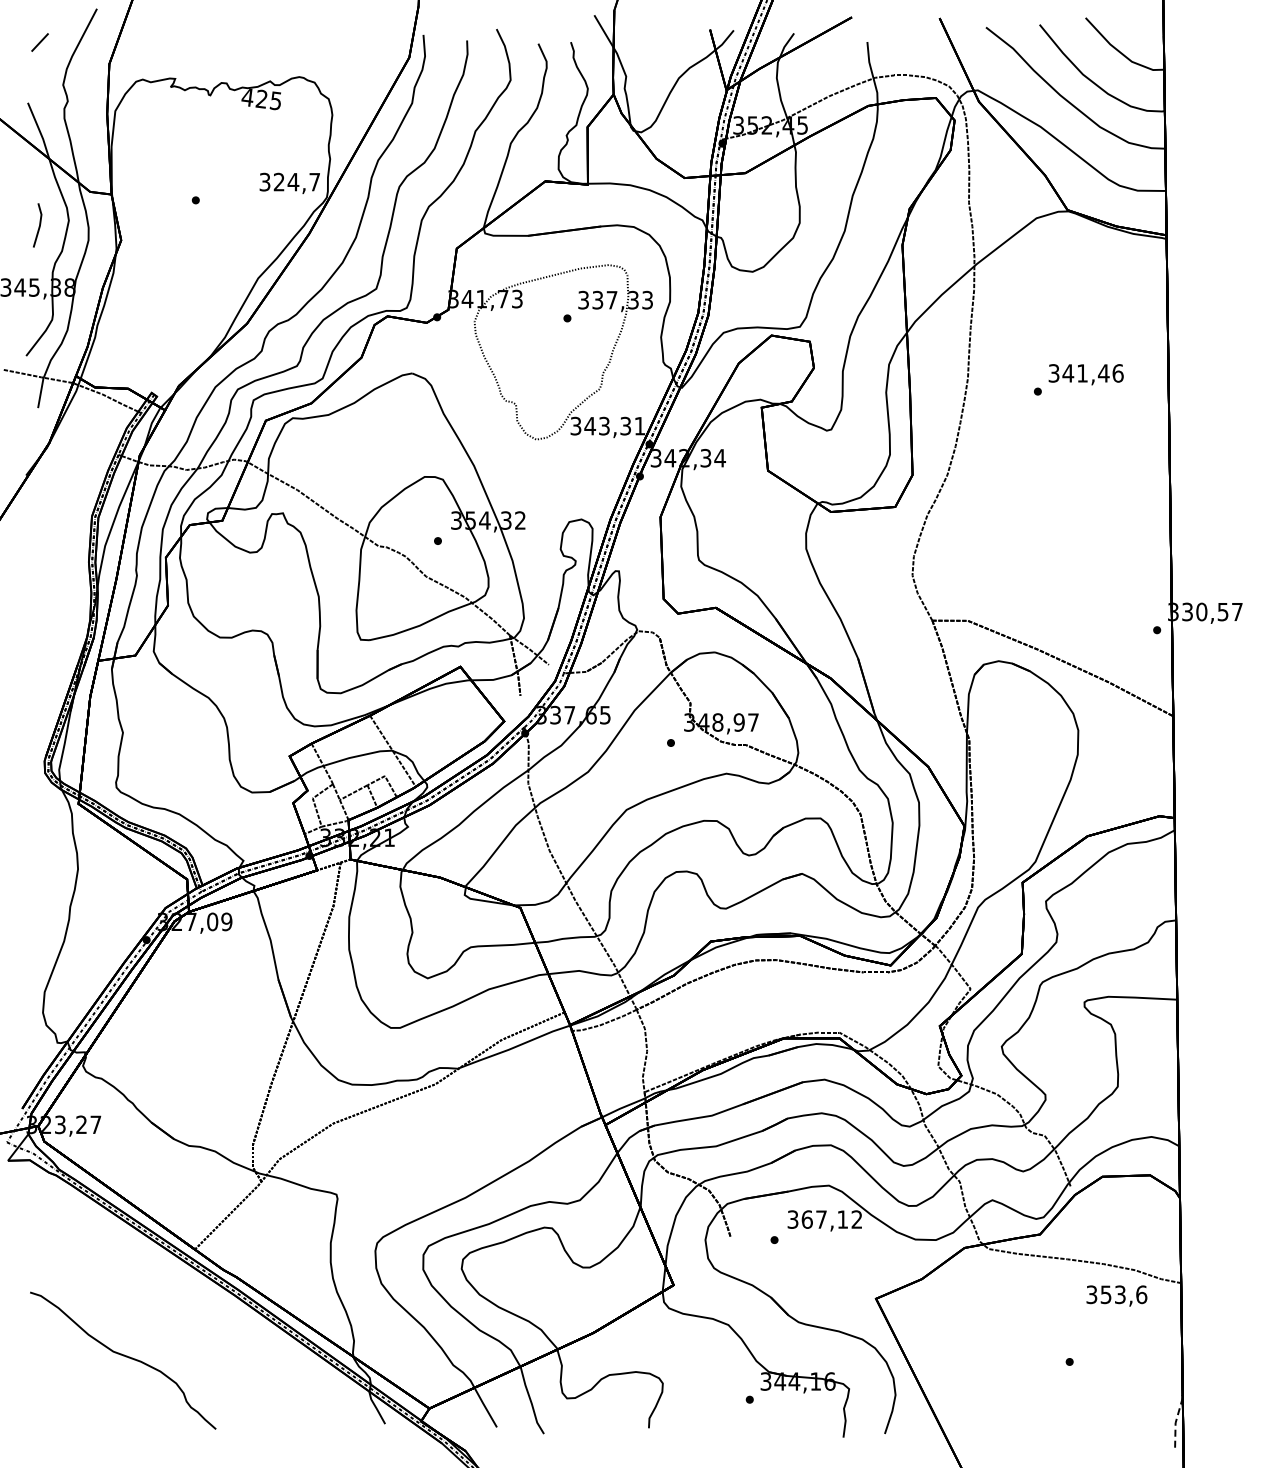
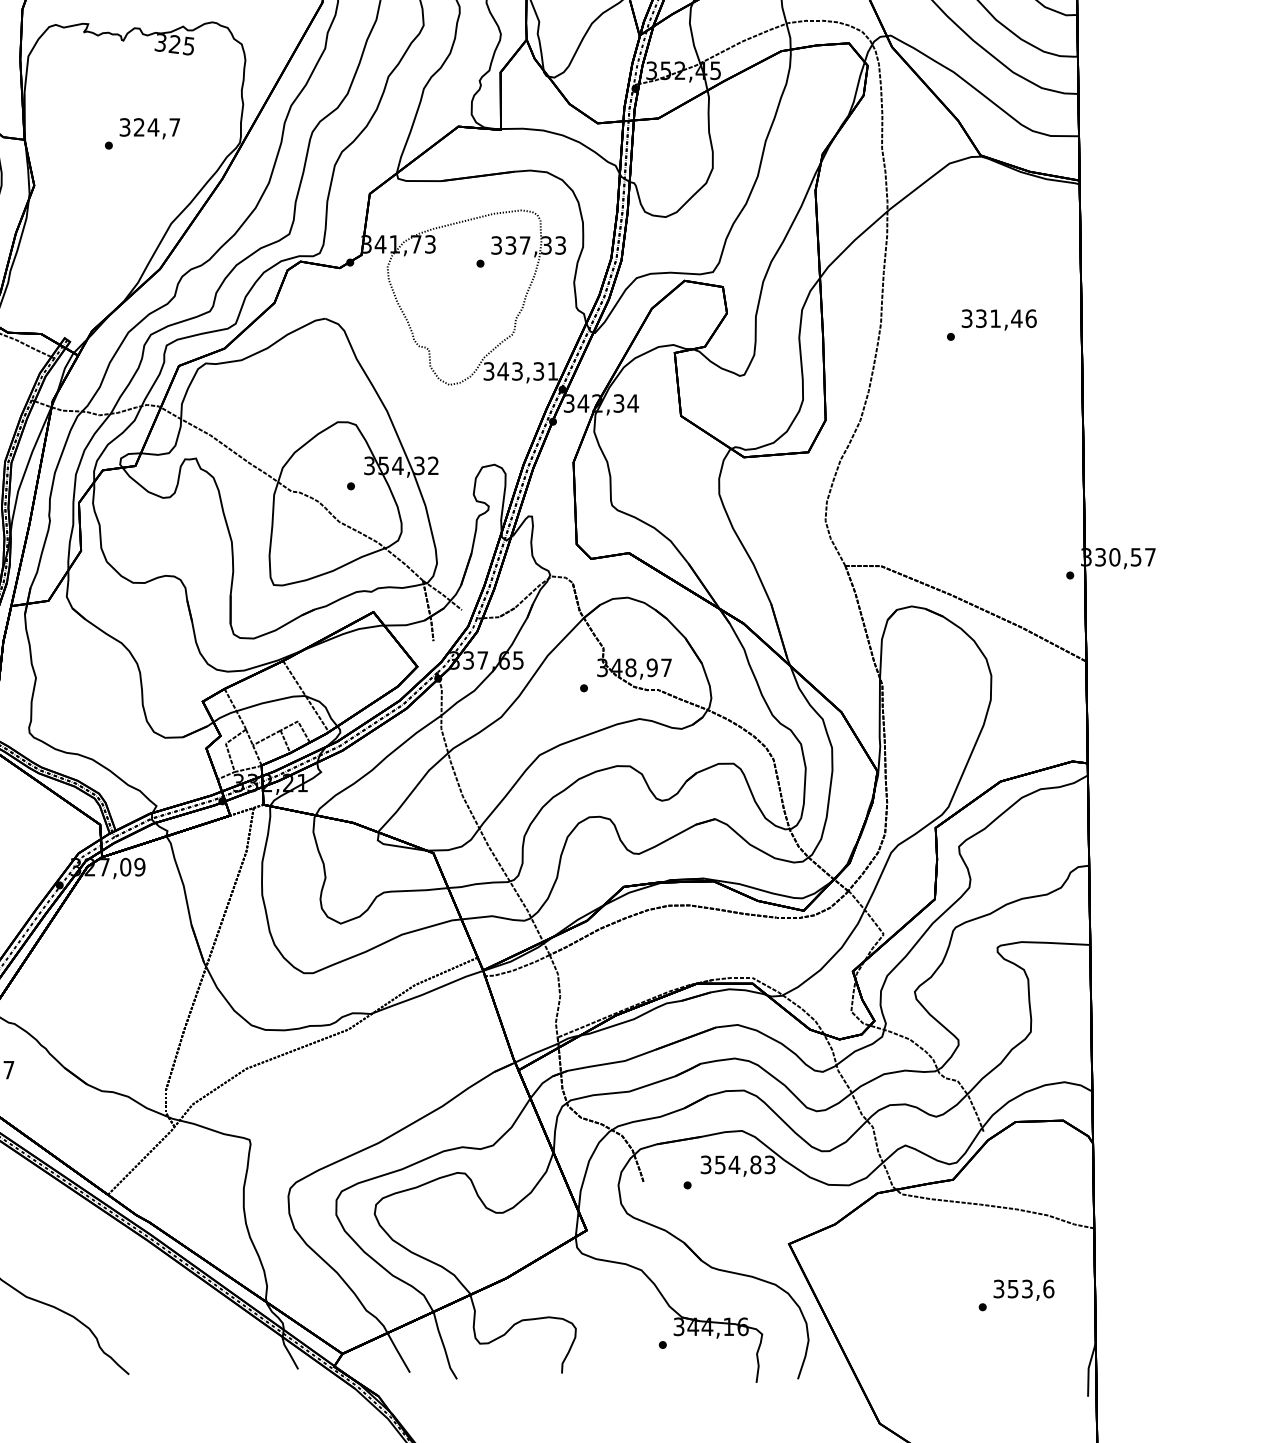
text: (247, 97) -> (160, 42), 425 -> 325
text: (289, 182) -> (149, 127), moved
text: (1068, 373) -> (981, 318), 341,46 -> 331,46
text: (831, 1219) -> (744, 1164), 367,12 -> 354,83
text: (1116, 1295) -> (1023, 1289), moved
line: (1175, 1424) -> (1088, 1369), dashed -> solid

